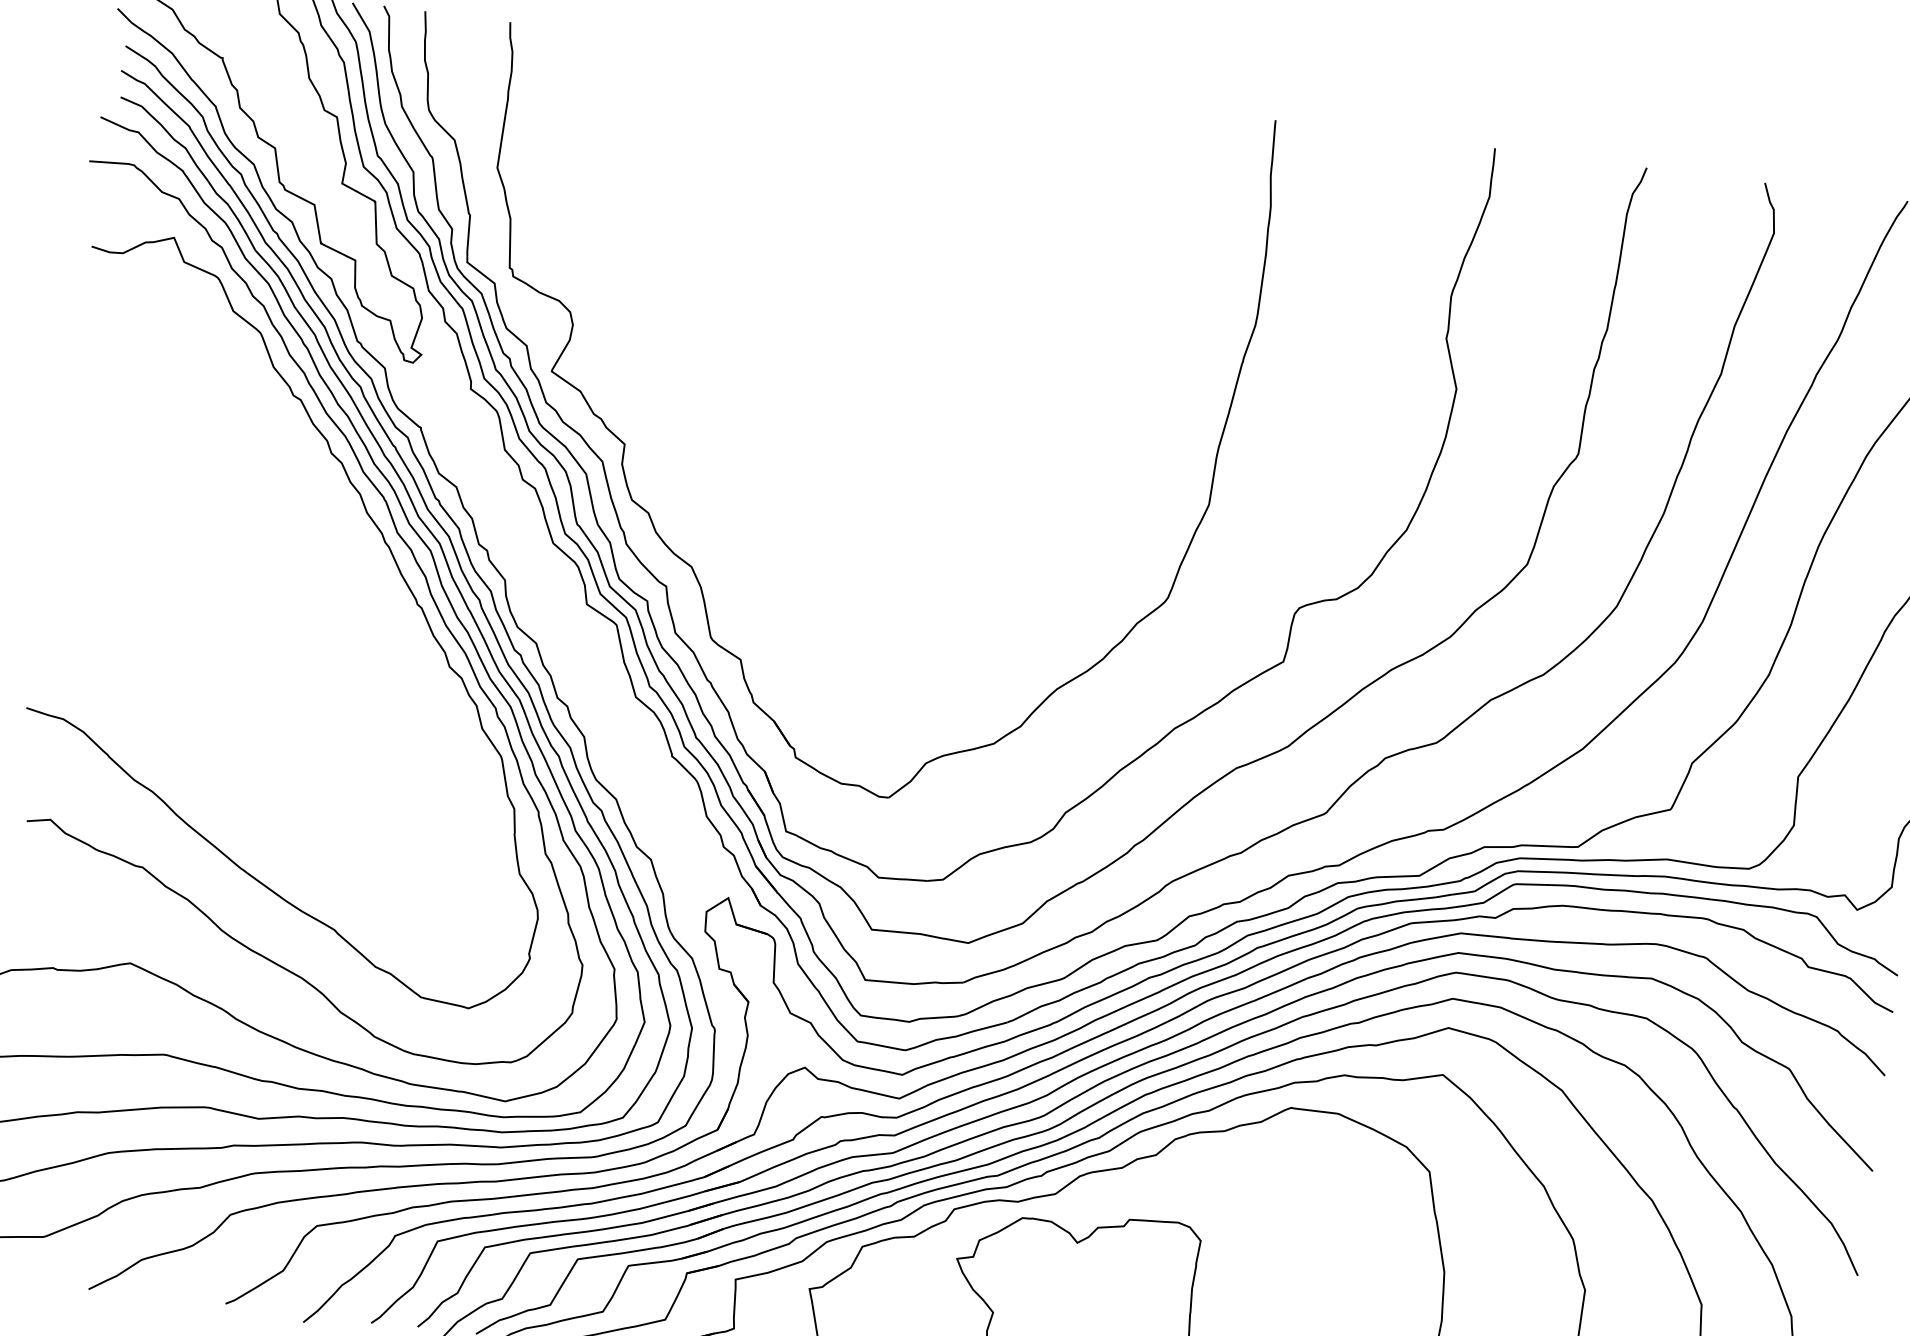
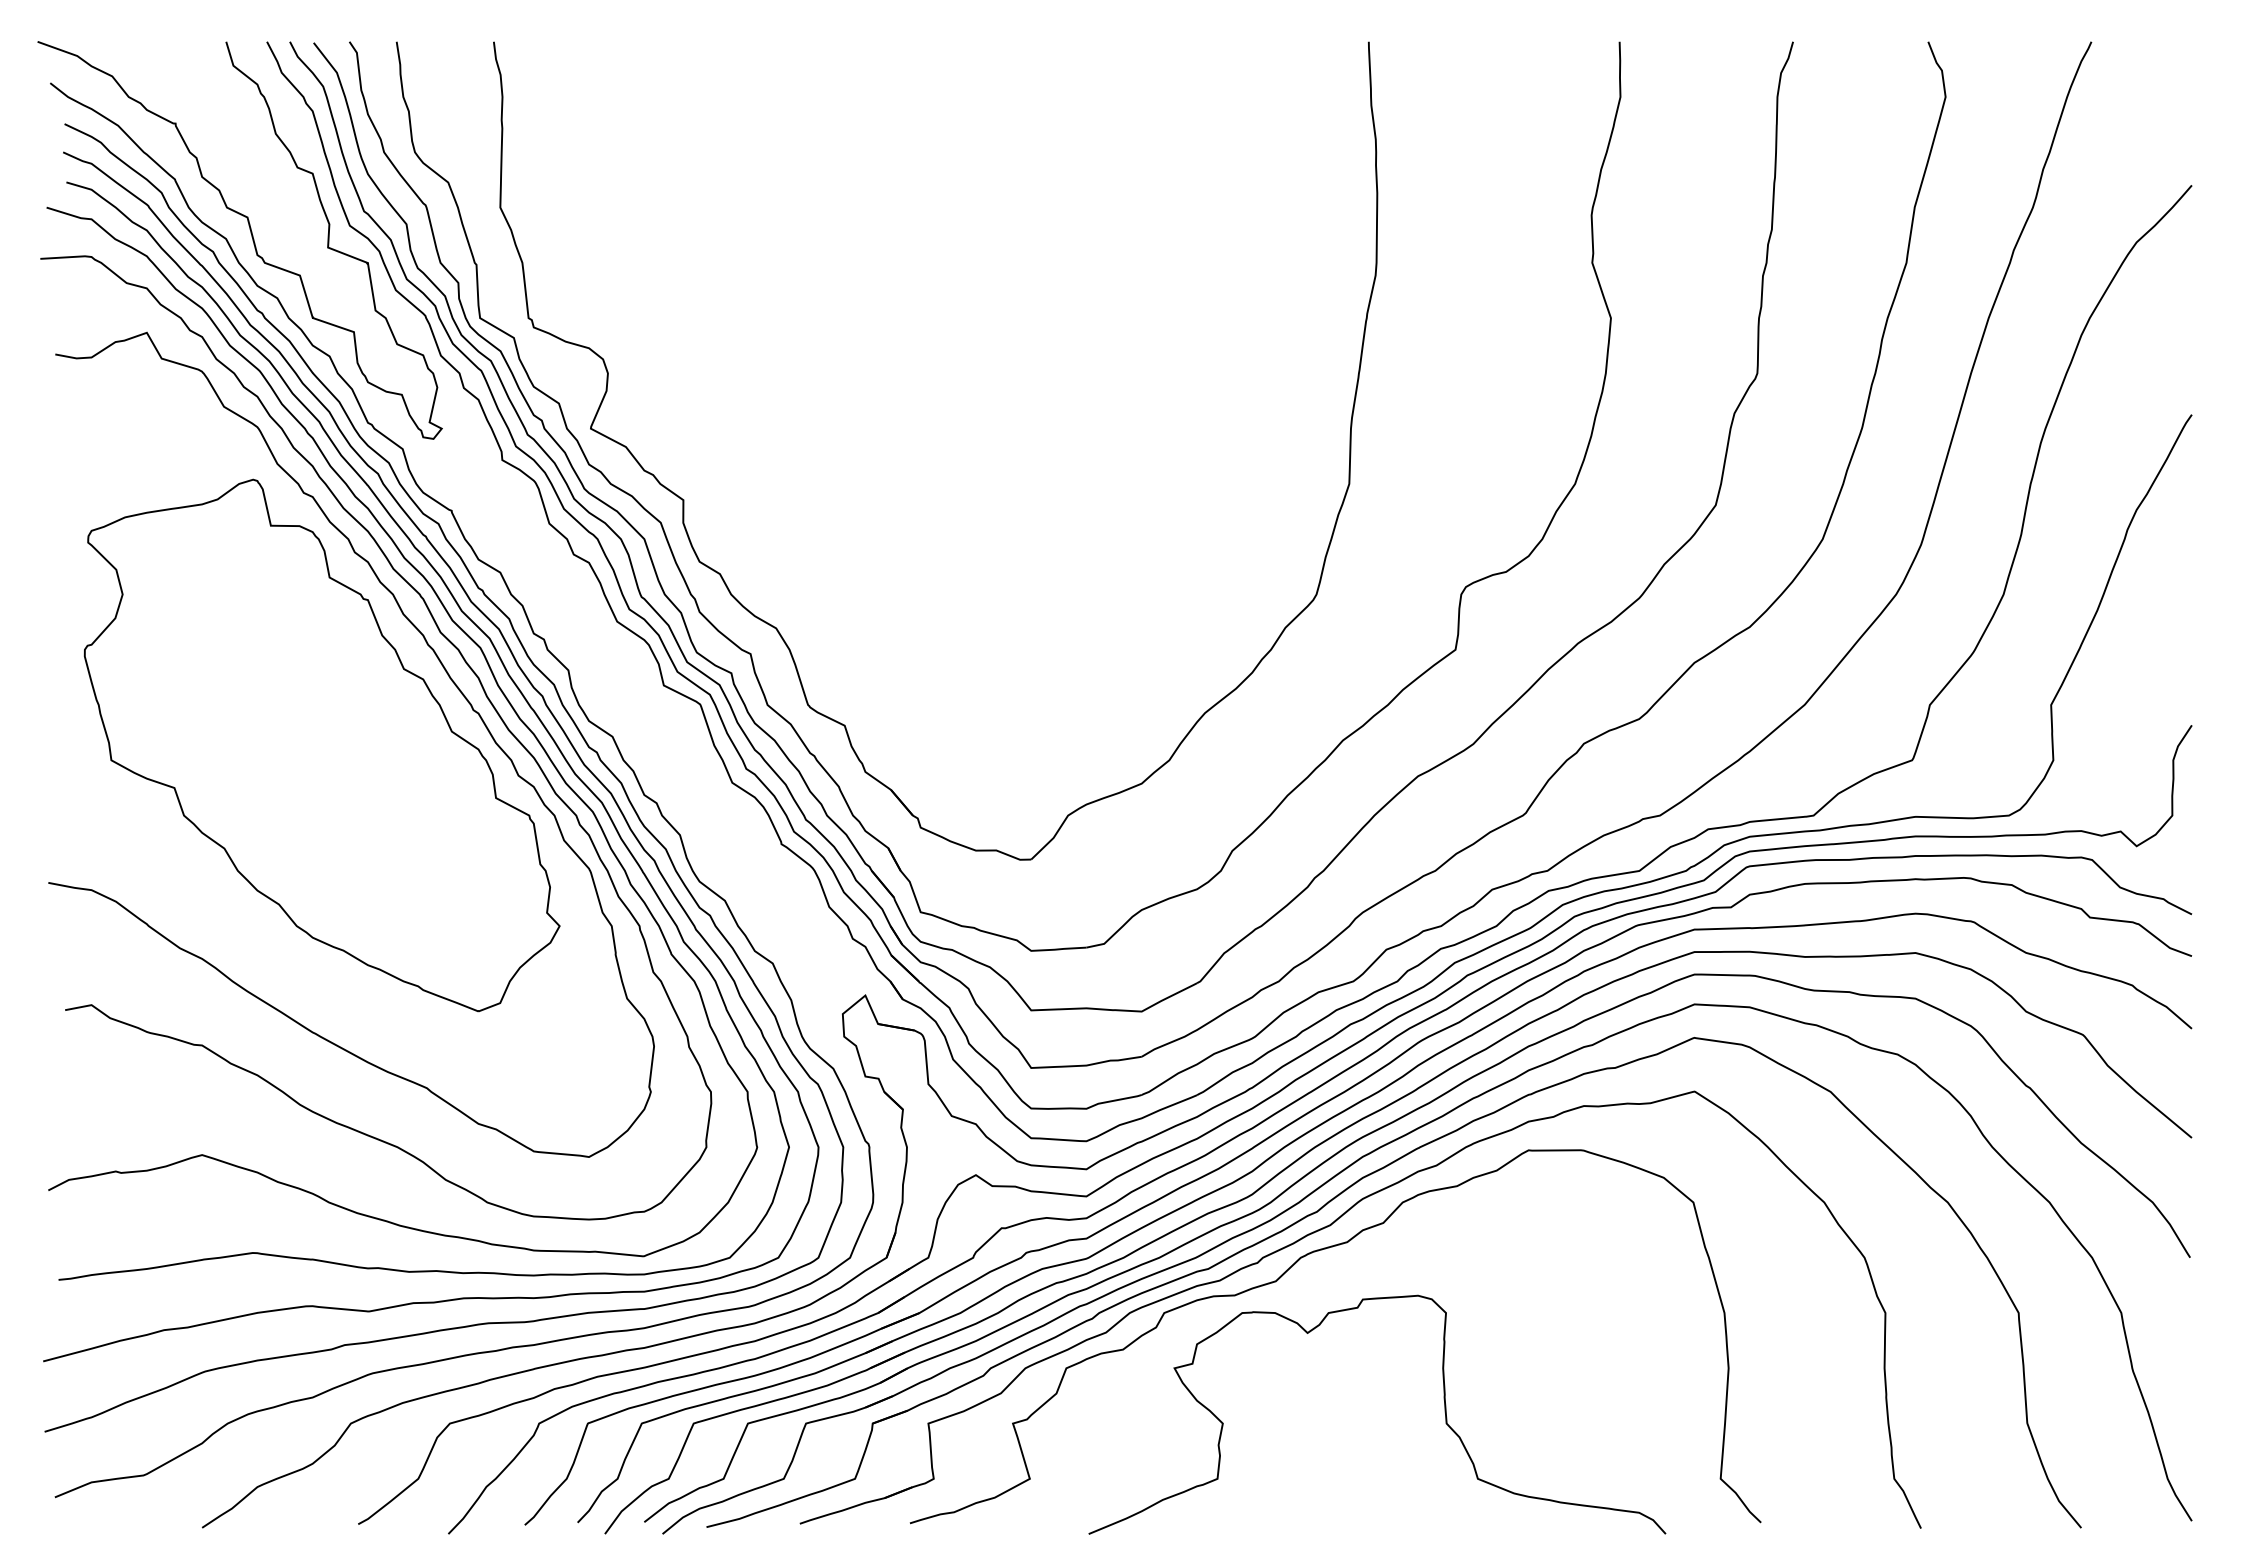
part: (280, 618) -> (321, 745), added

